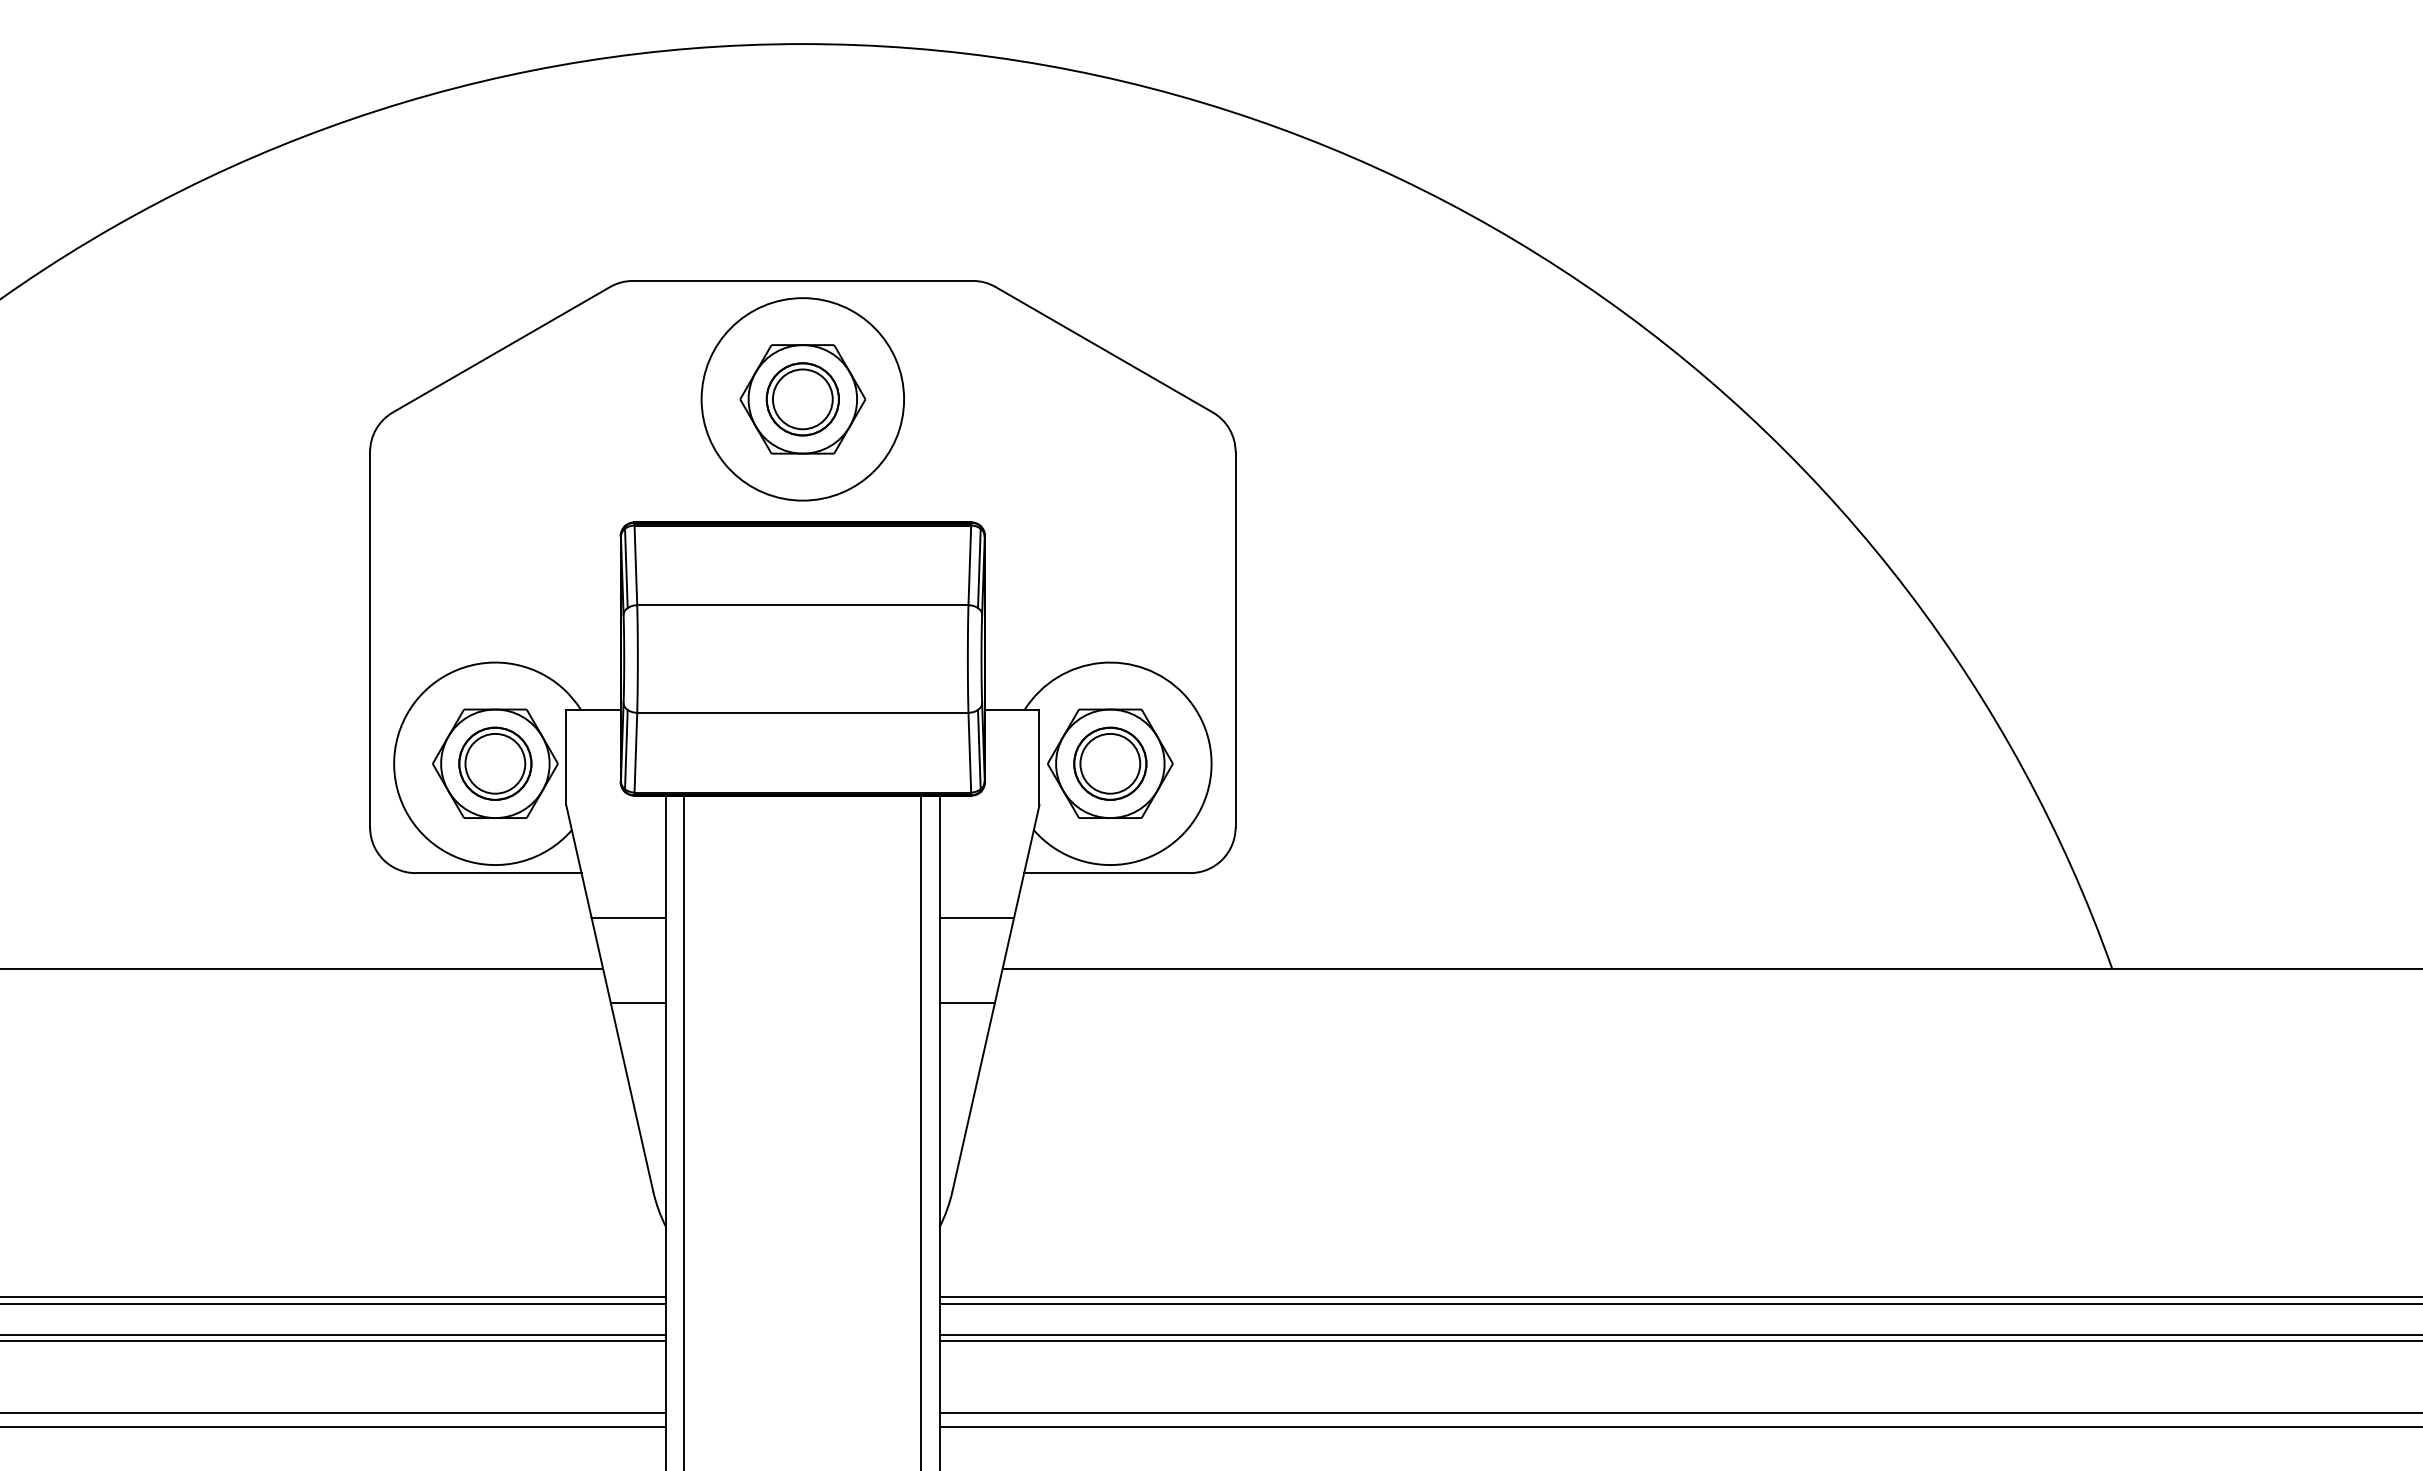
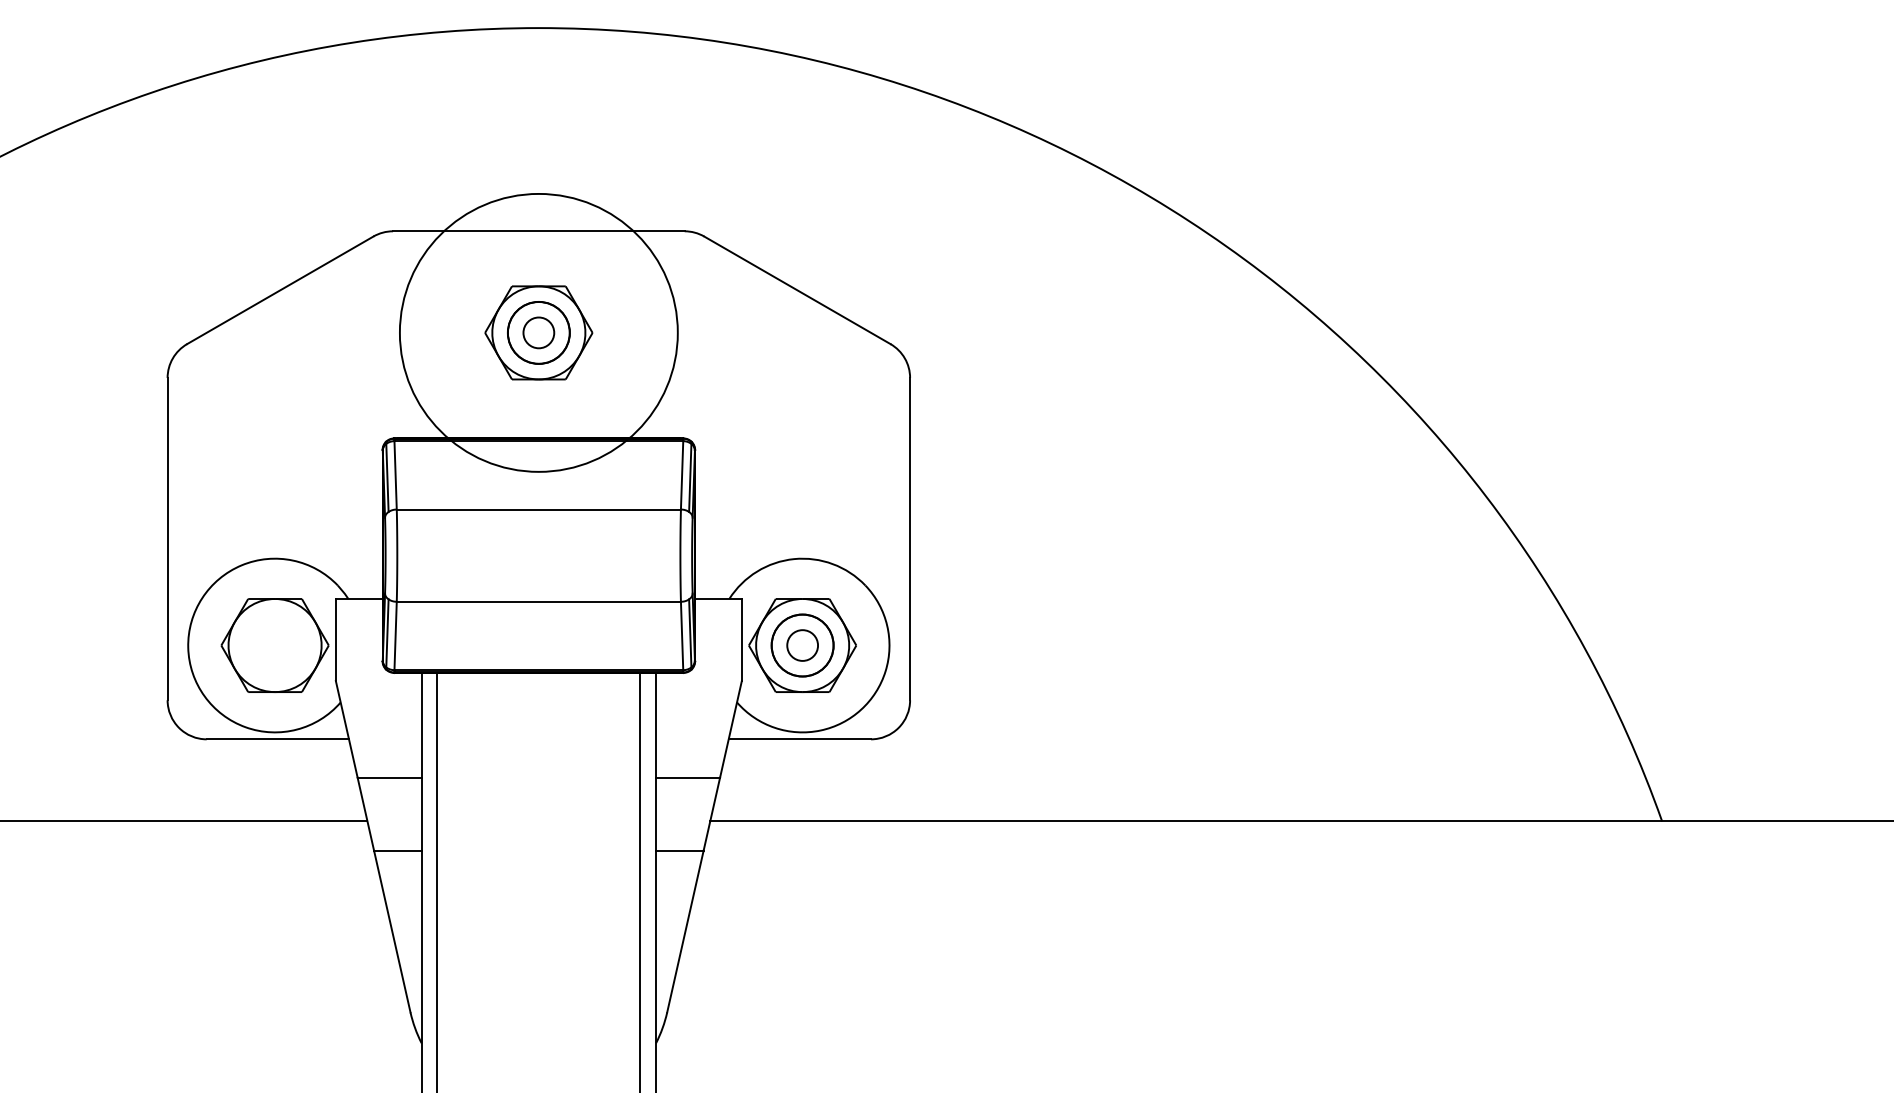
circle: (802, 399) -> (538, 333), size x0.6
circle: (802, 399) -> (538, 333), size x1.6
part: (495, 763) -> (275, 645), removed
circle: (1110, 763) -> (802, 645), size x0.6

